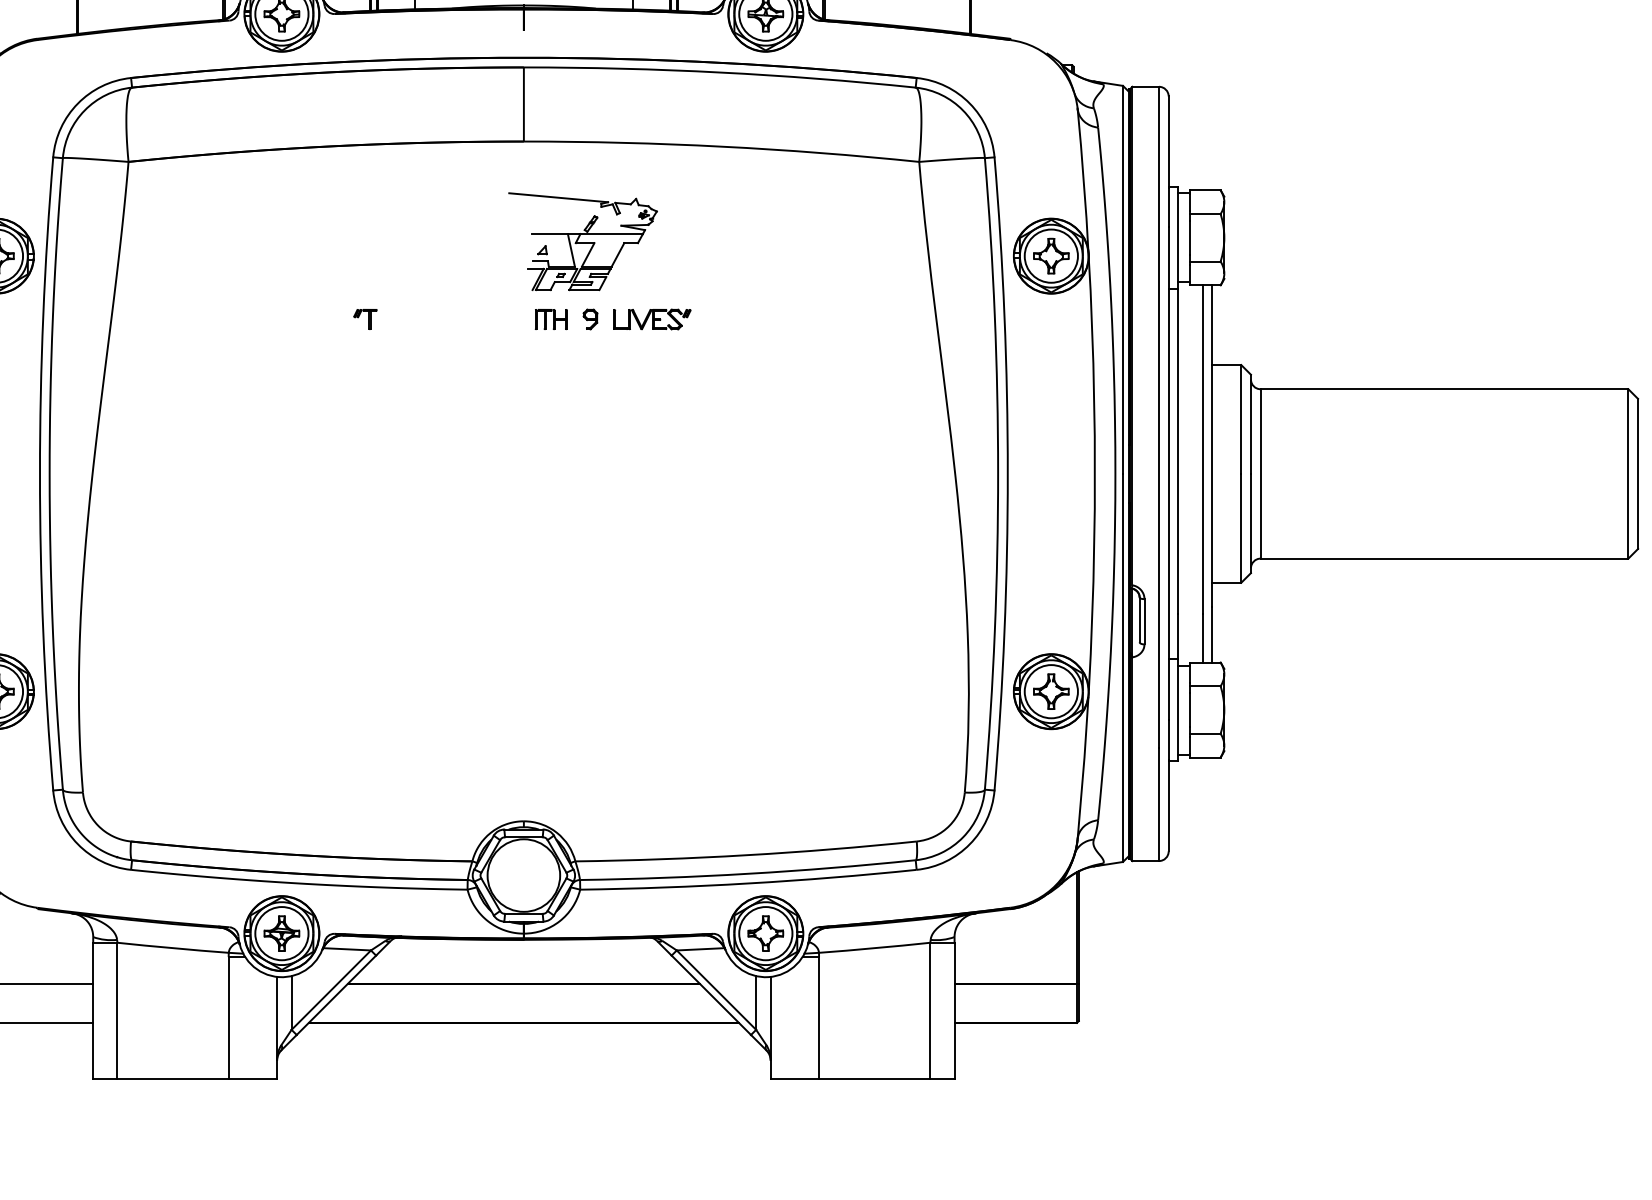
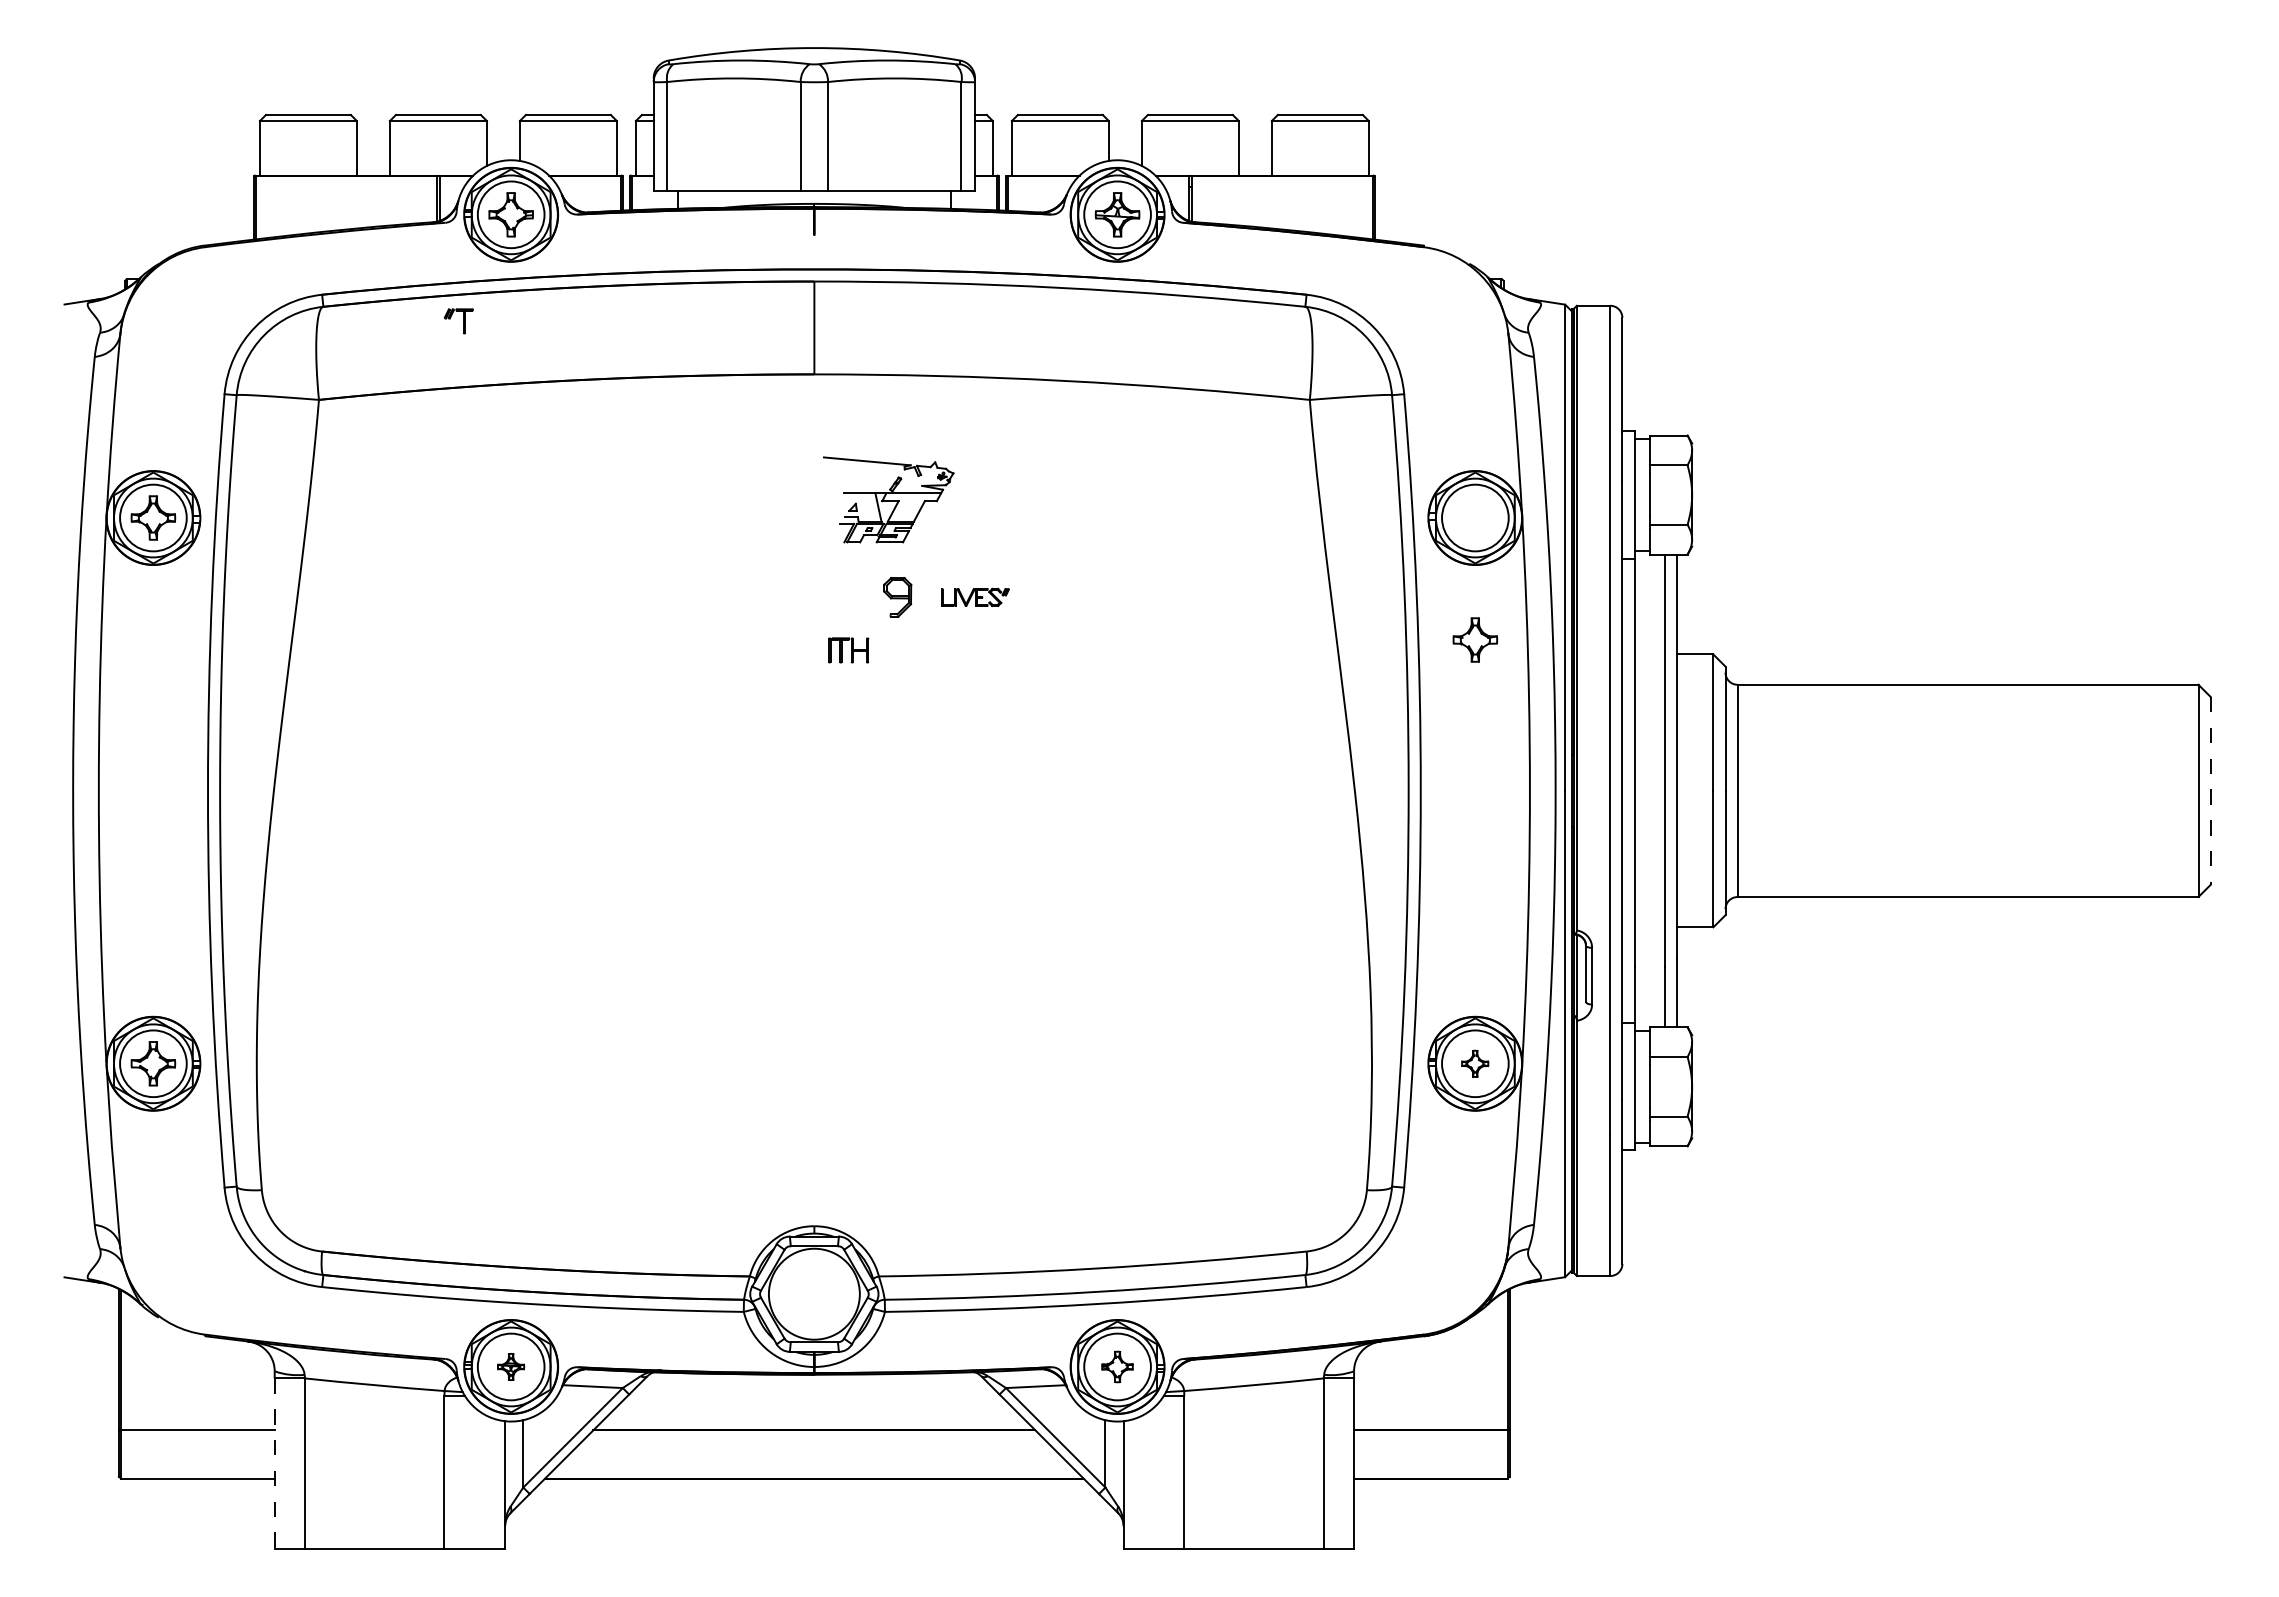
part: (583, 241) -> (888, 499), size x0.7
part: (1050, 255) -> (1474, 639), moved
part: (365, 319) -> (458, 321), moved
part: (551, 319) -> (848, 650), moved
part: (590, 319) -> (897, 597), size x1.6
part: (652, 319) -> (975, 597), size x0.7
line: (1637, 473) -> (2210, 790), solid -> dashed
part: (1050, 691) -> (1474, 1063), size x0.6
part: (281, 933) -> (510, 1366), size x0.6
part: (765, 933) -> (1117, 1366), size x0.7
line: (93, 1011) -> (274, 1464), solid -> dashed

